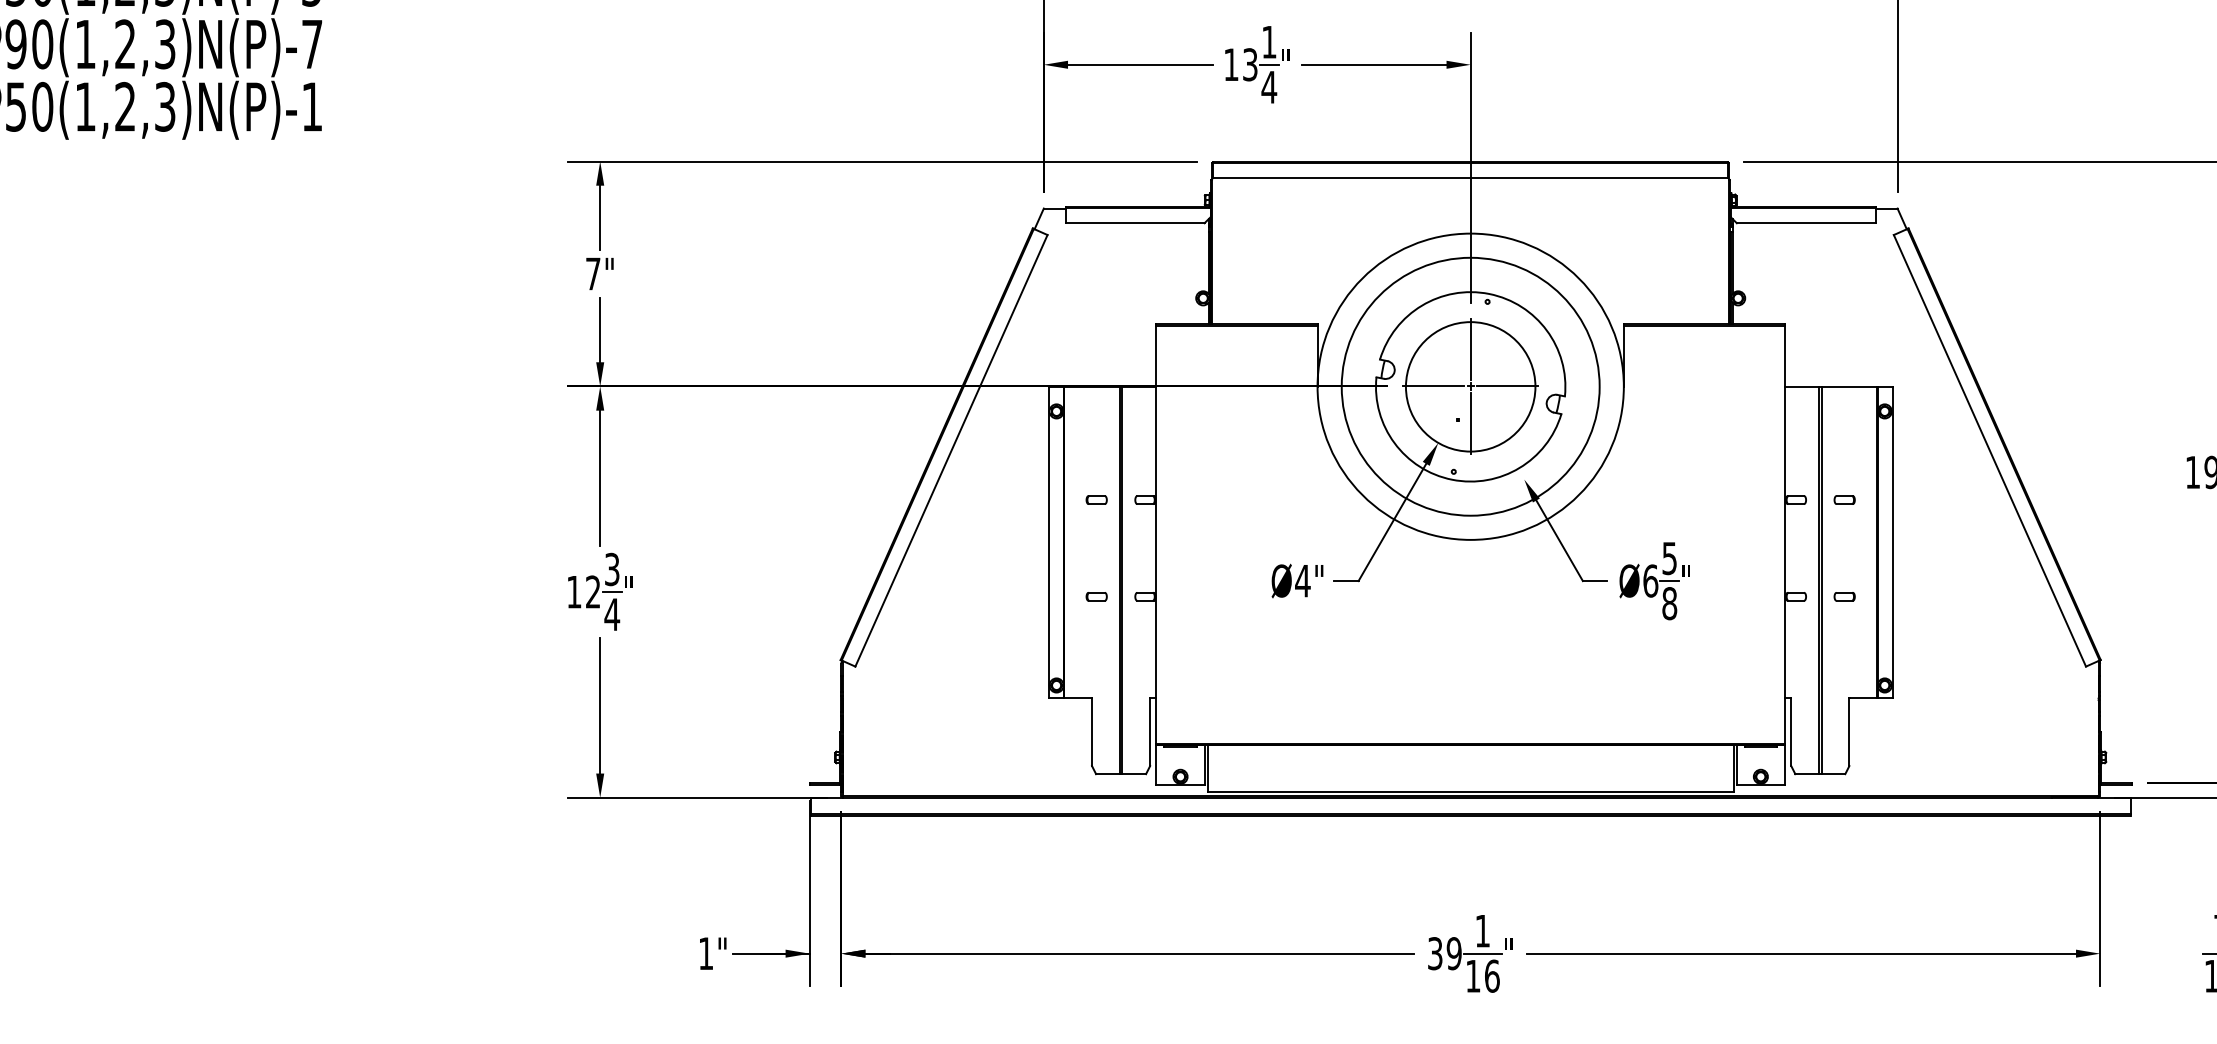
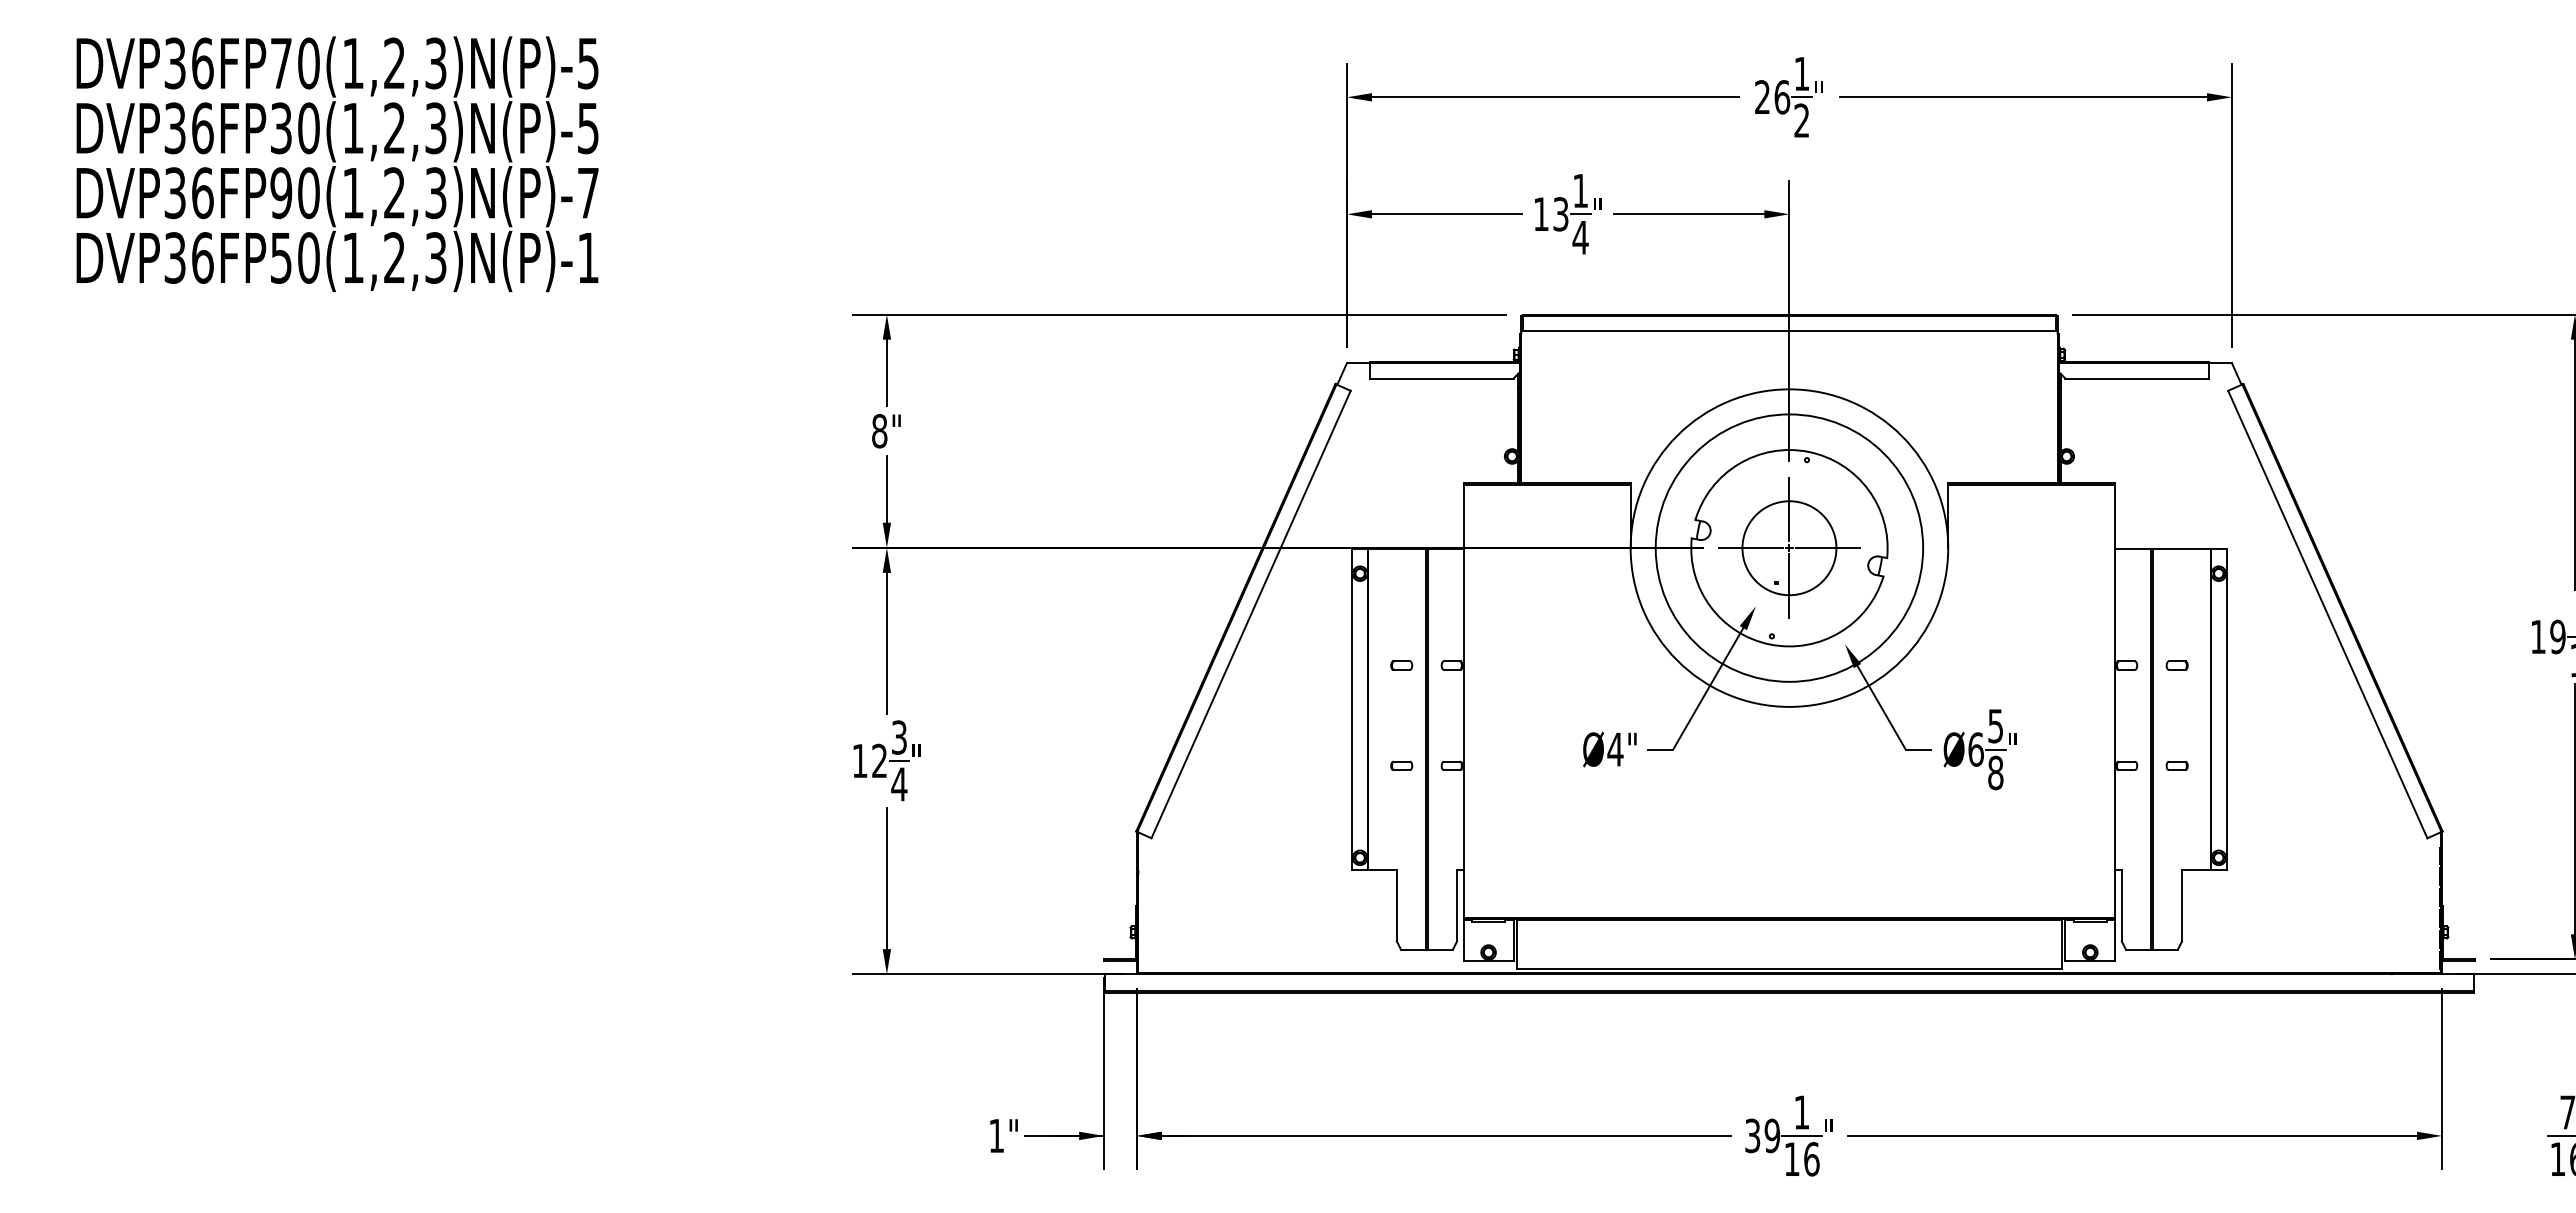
text: (593, 274) -> (879, 431), 7" -> 8"
circle: (1470, 387) -> (1789, 548), size x0.7

